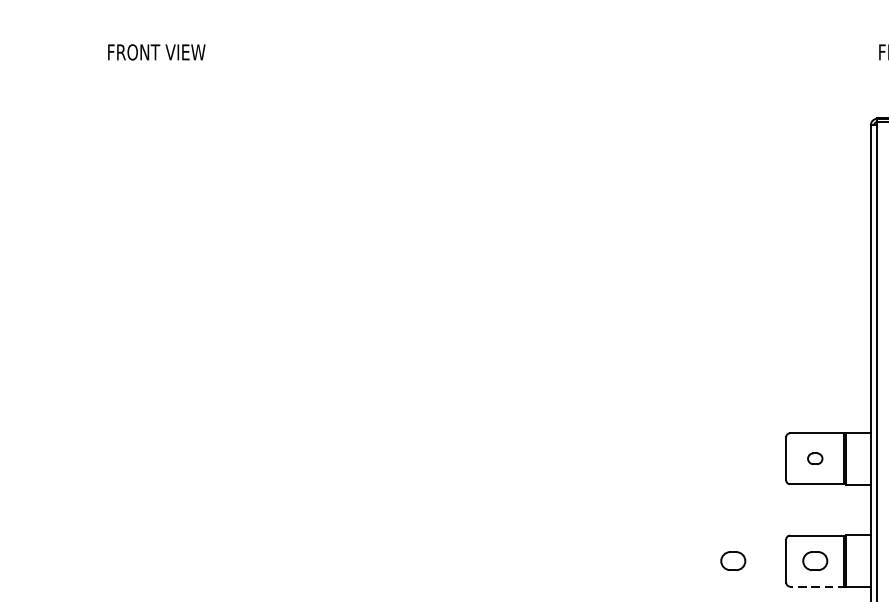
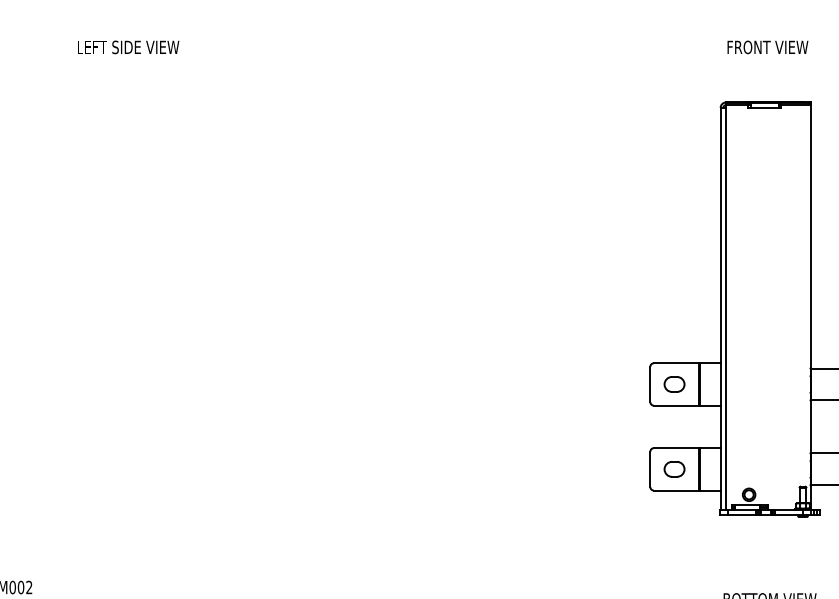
text: (156, 52) -> (128, 47), FRONT VIEW -> LEFT SIDE VIEW
part: (815, 458) -> (674, 384), size x1.67
part: (733, 561) -> (606, 469), removed
line: (817, 586) -> (676, 490), dashed -> solid

